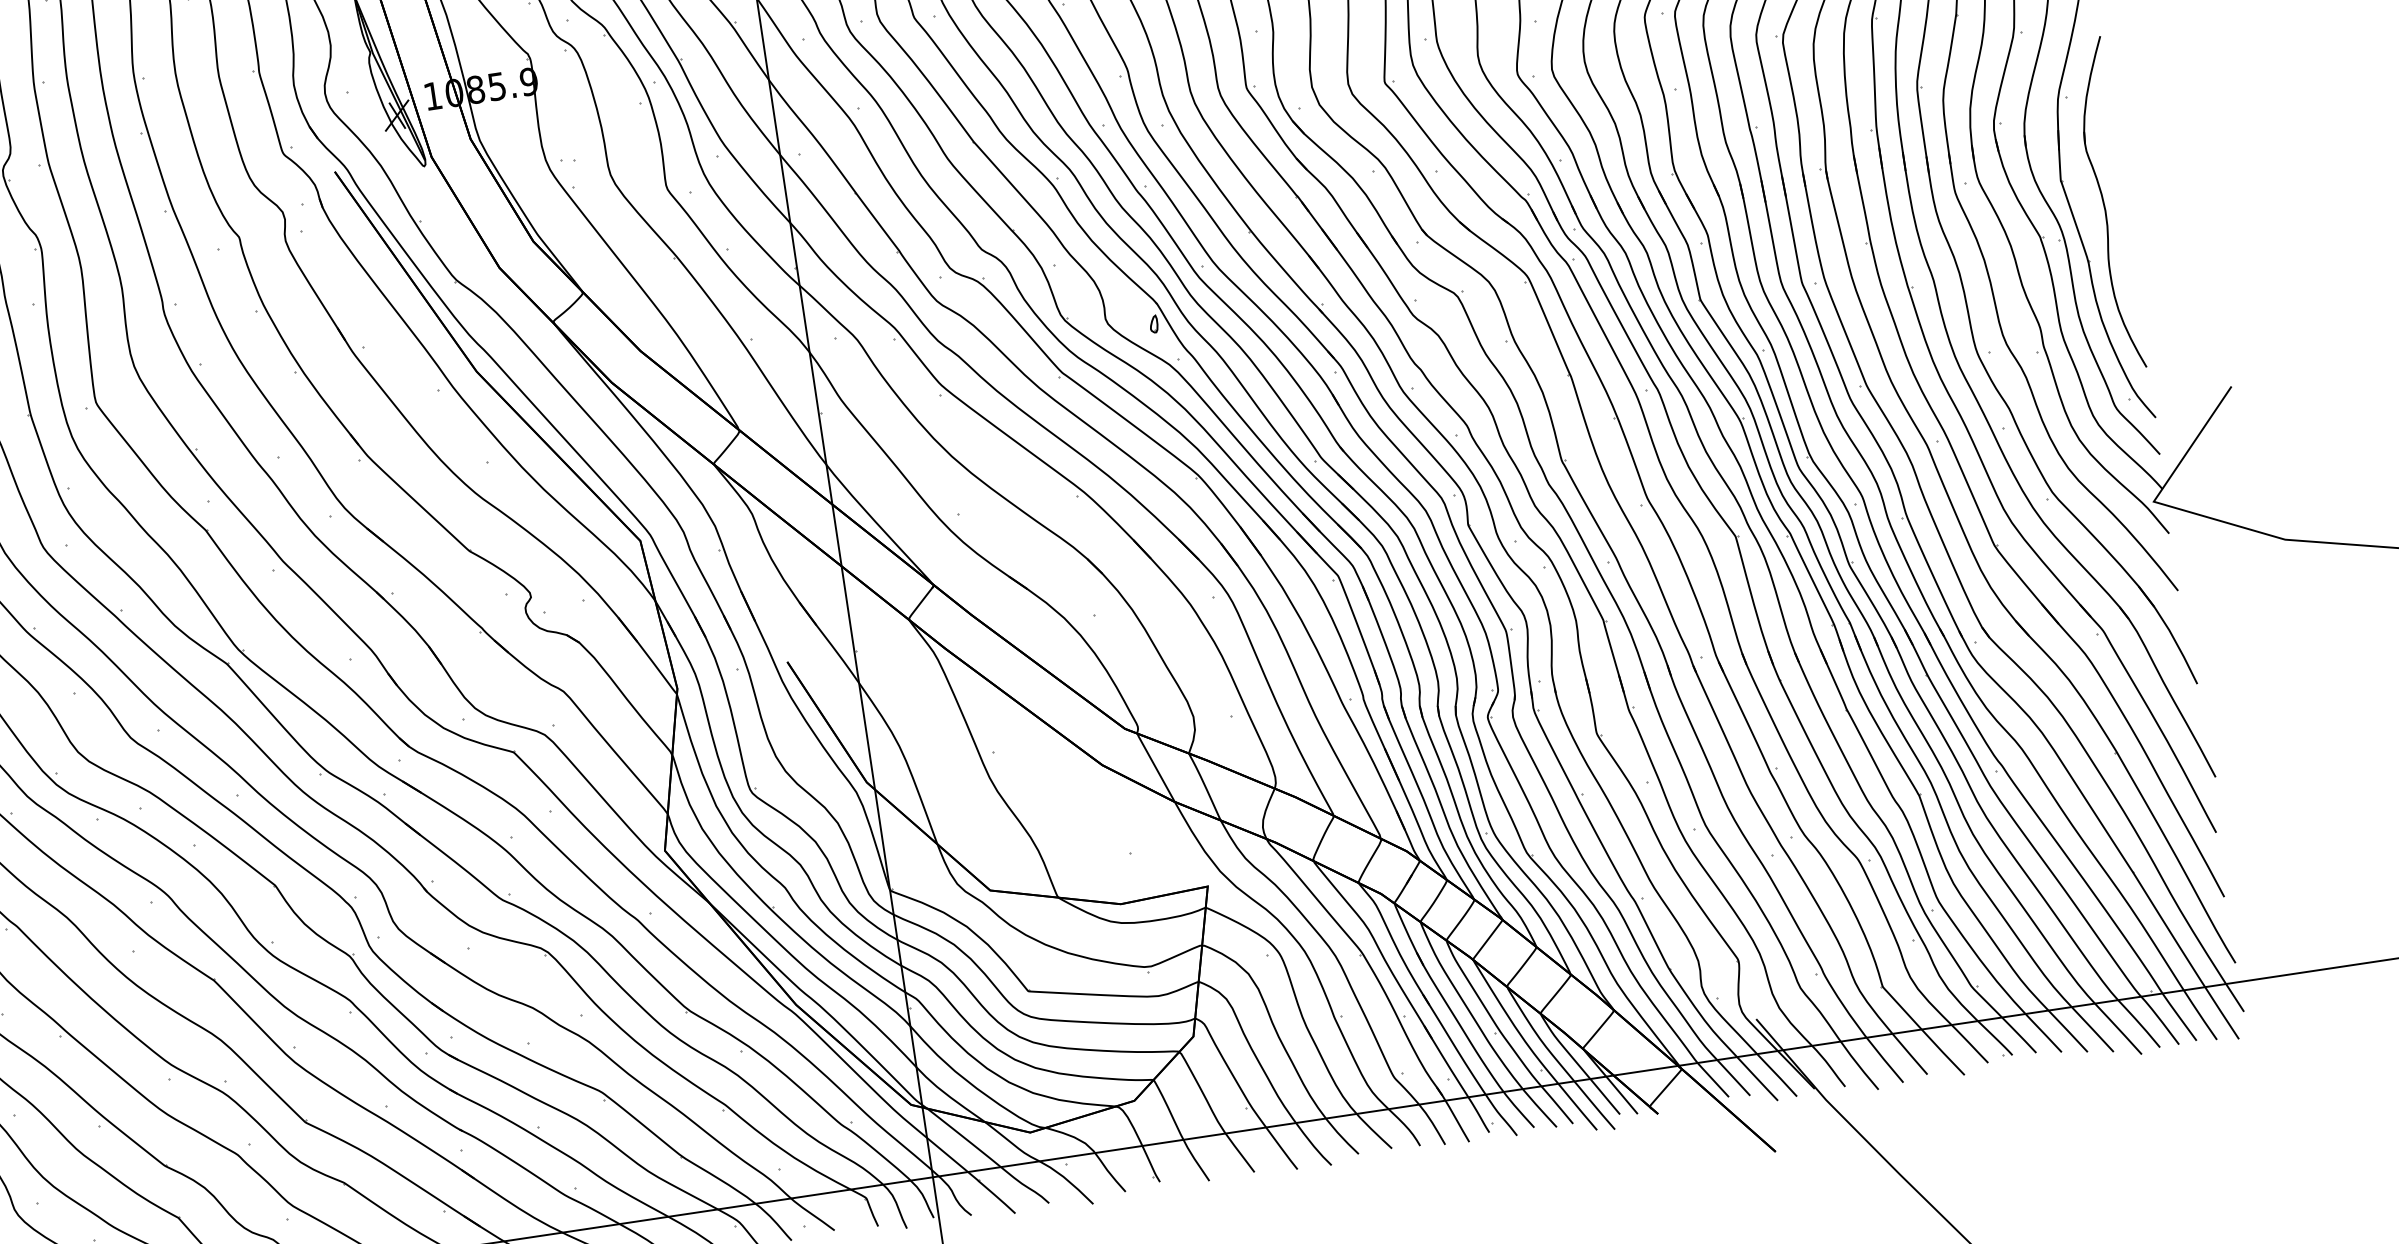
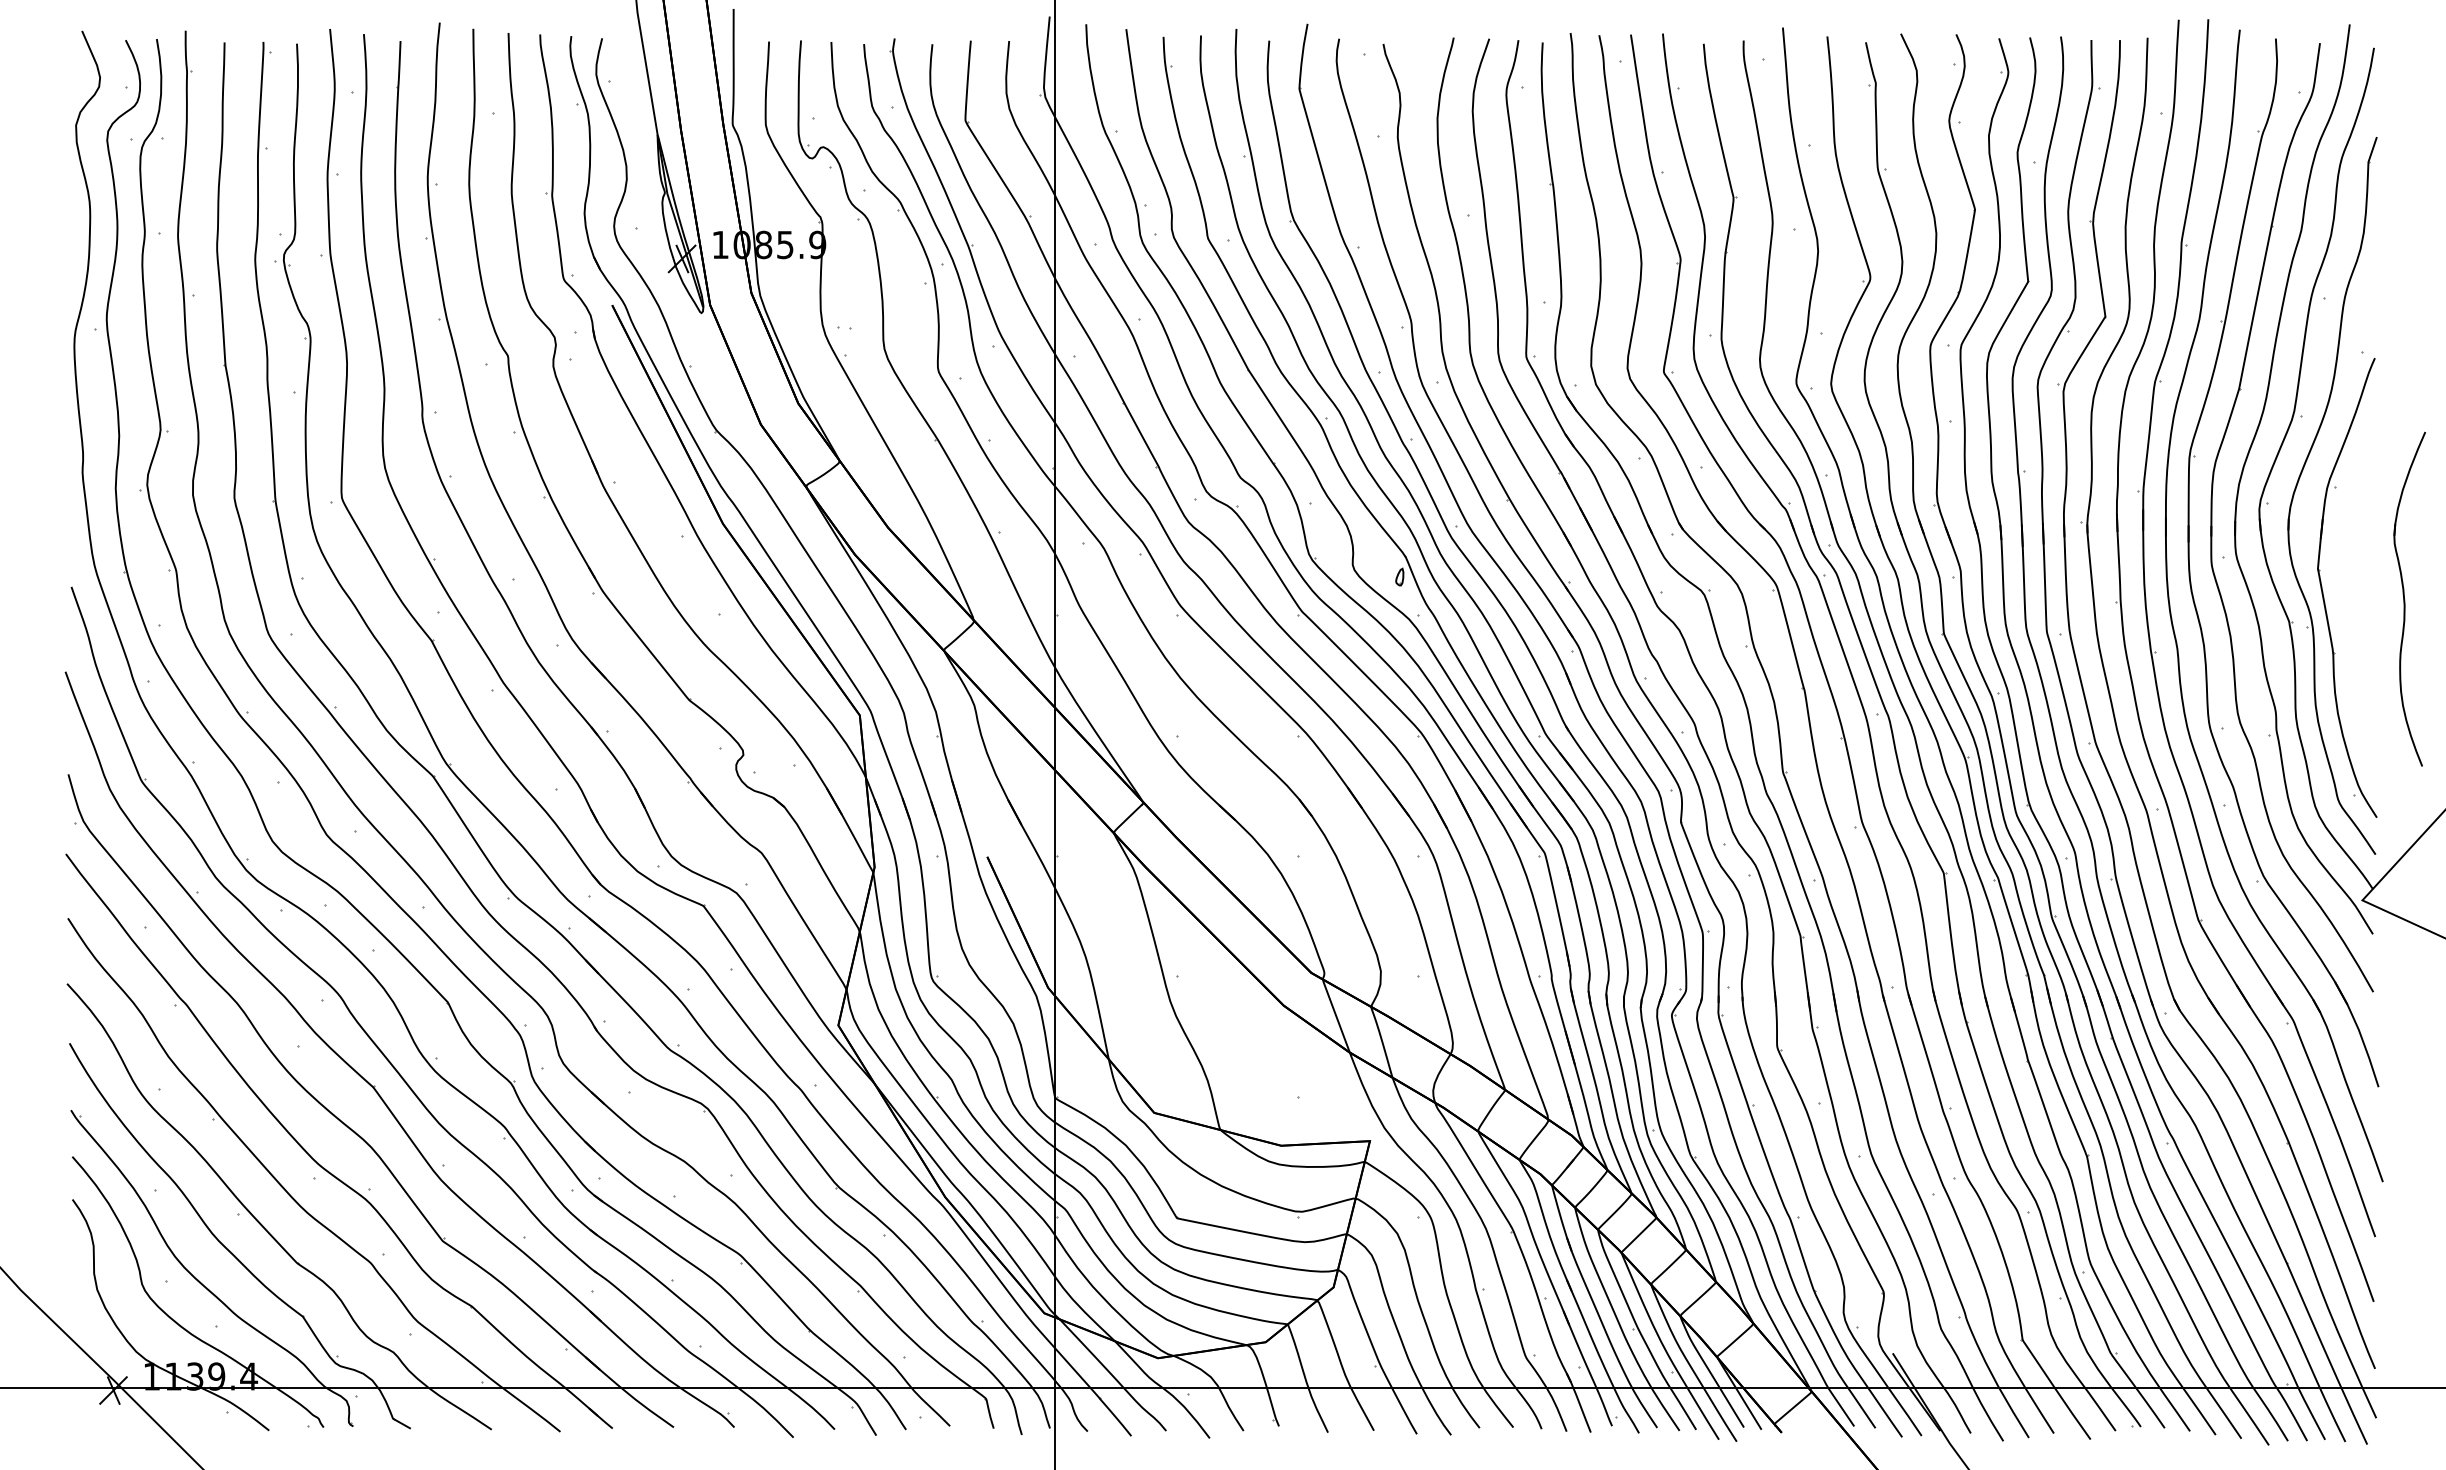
part: (2109, 203) -> (2409, 598), moved

